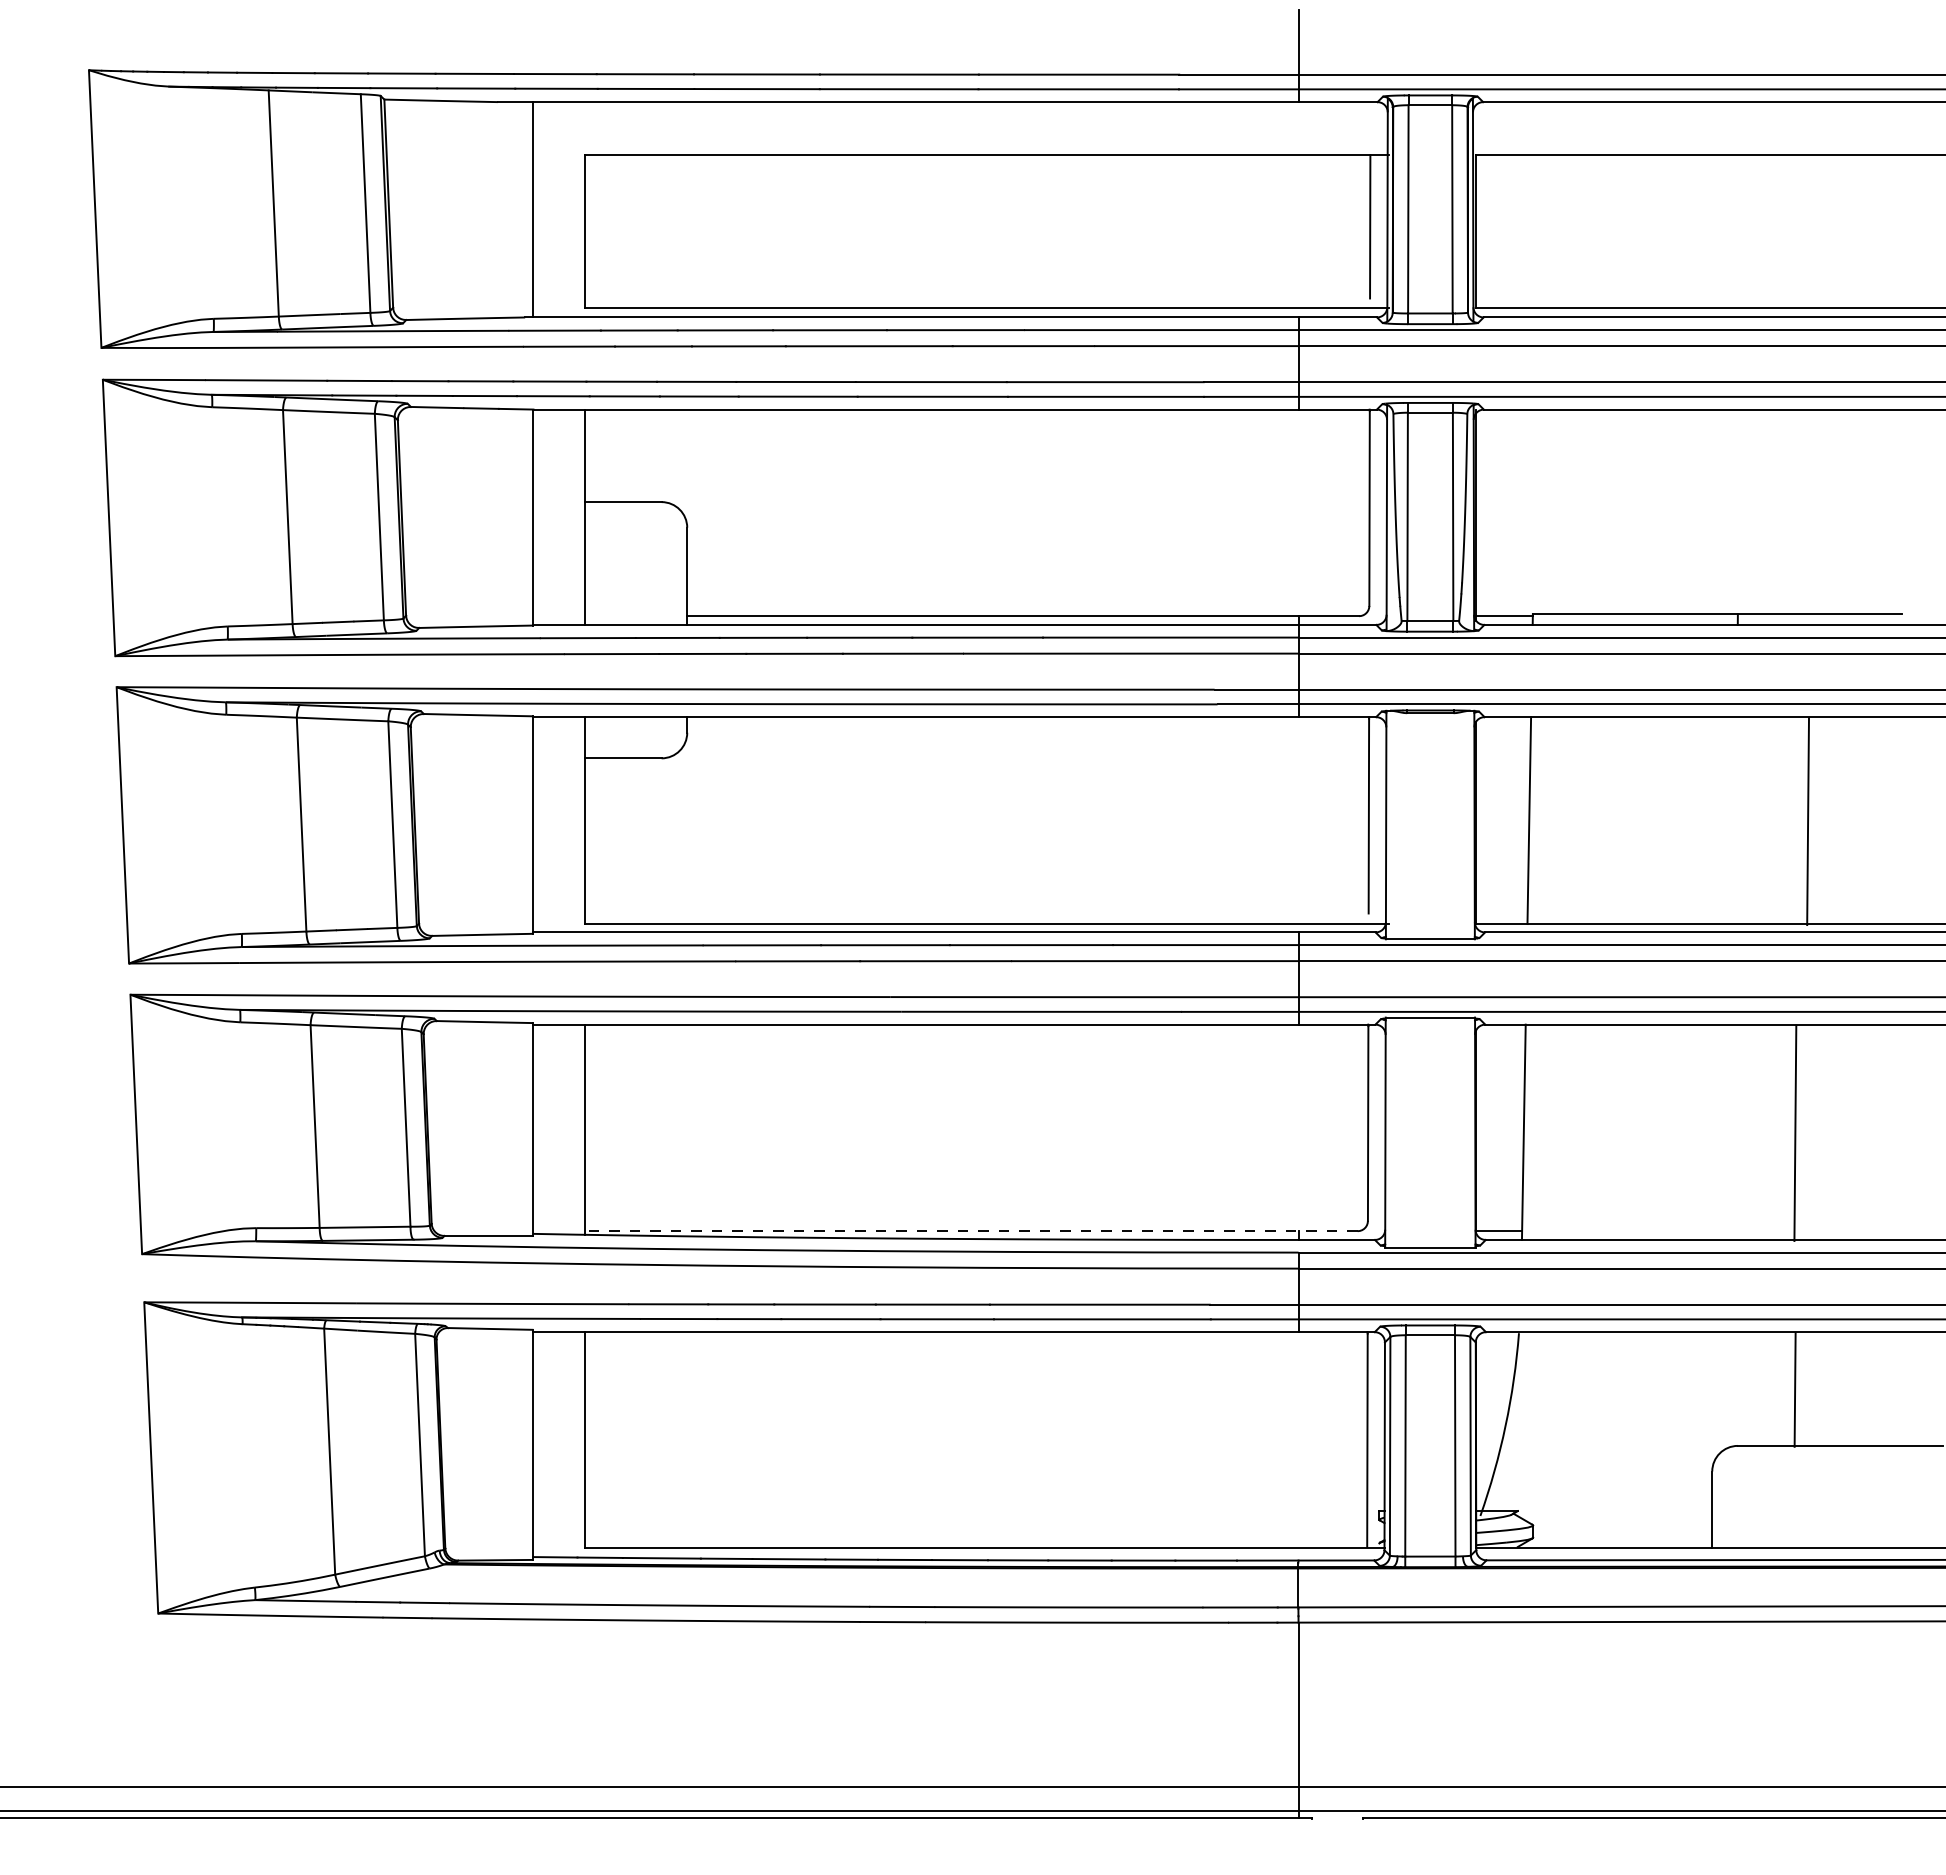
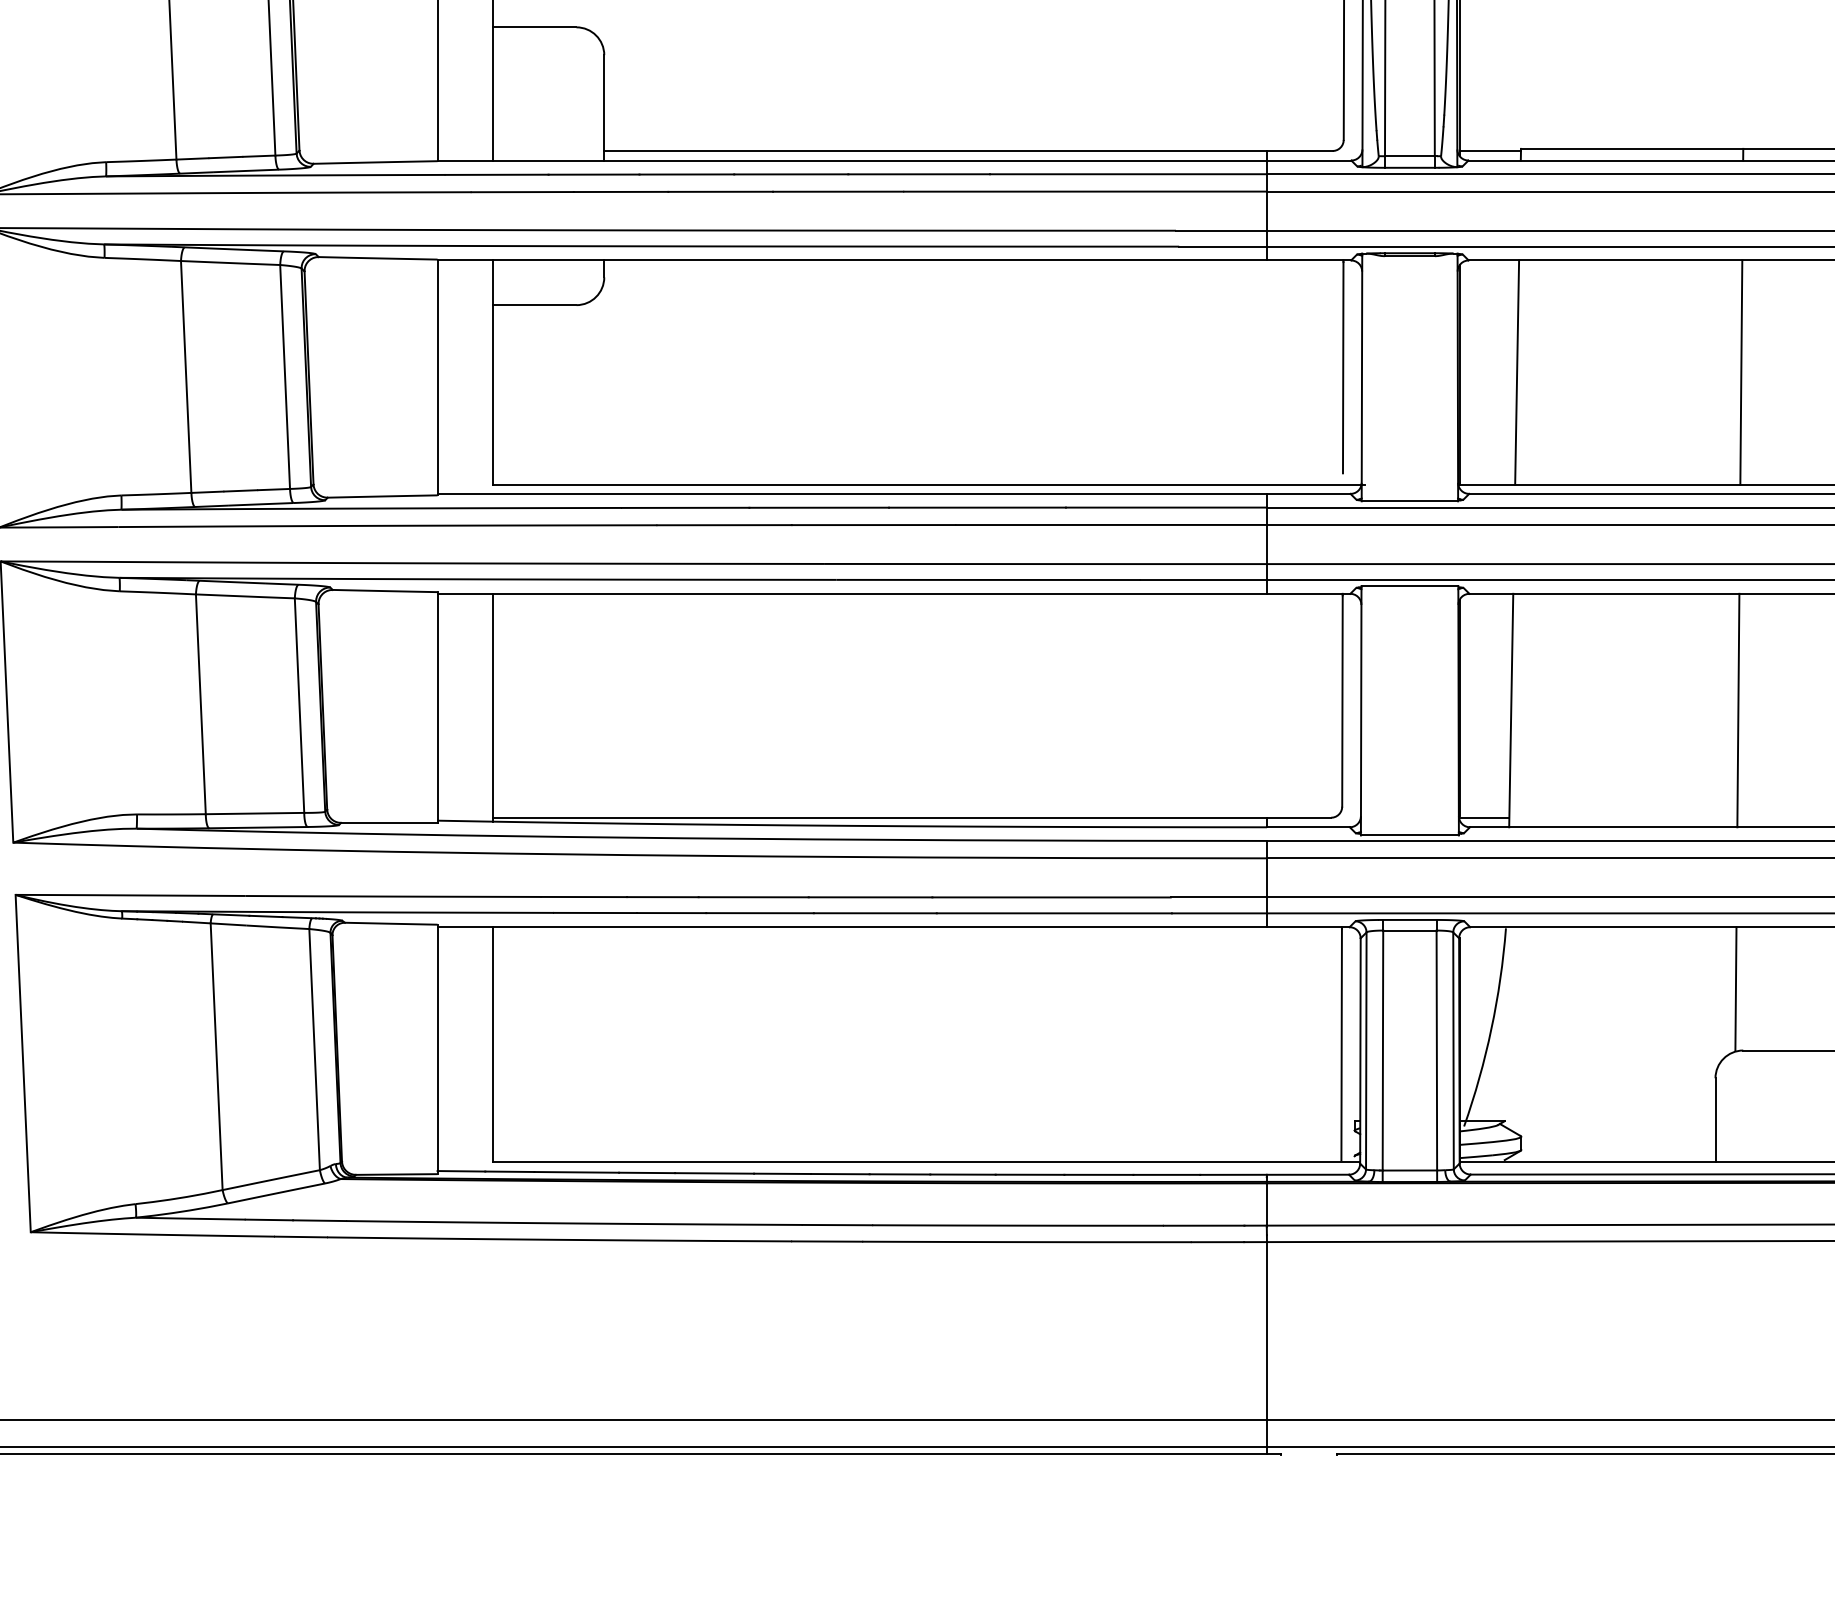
line: (1807, 821) -> (1740, 372), moved
line: (1795, 1132) -> (1738, 709), moved
line: (970, 1231) -> (911, 818), dashed -> solid
line: (1794, 1389) -> (1735, 988), moved

